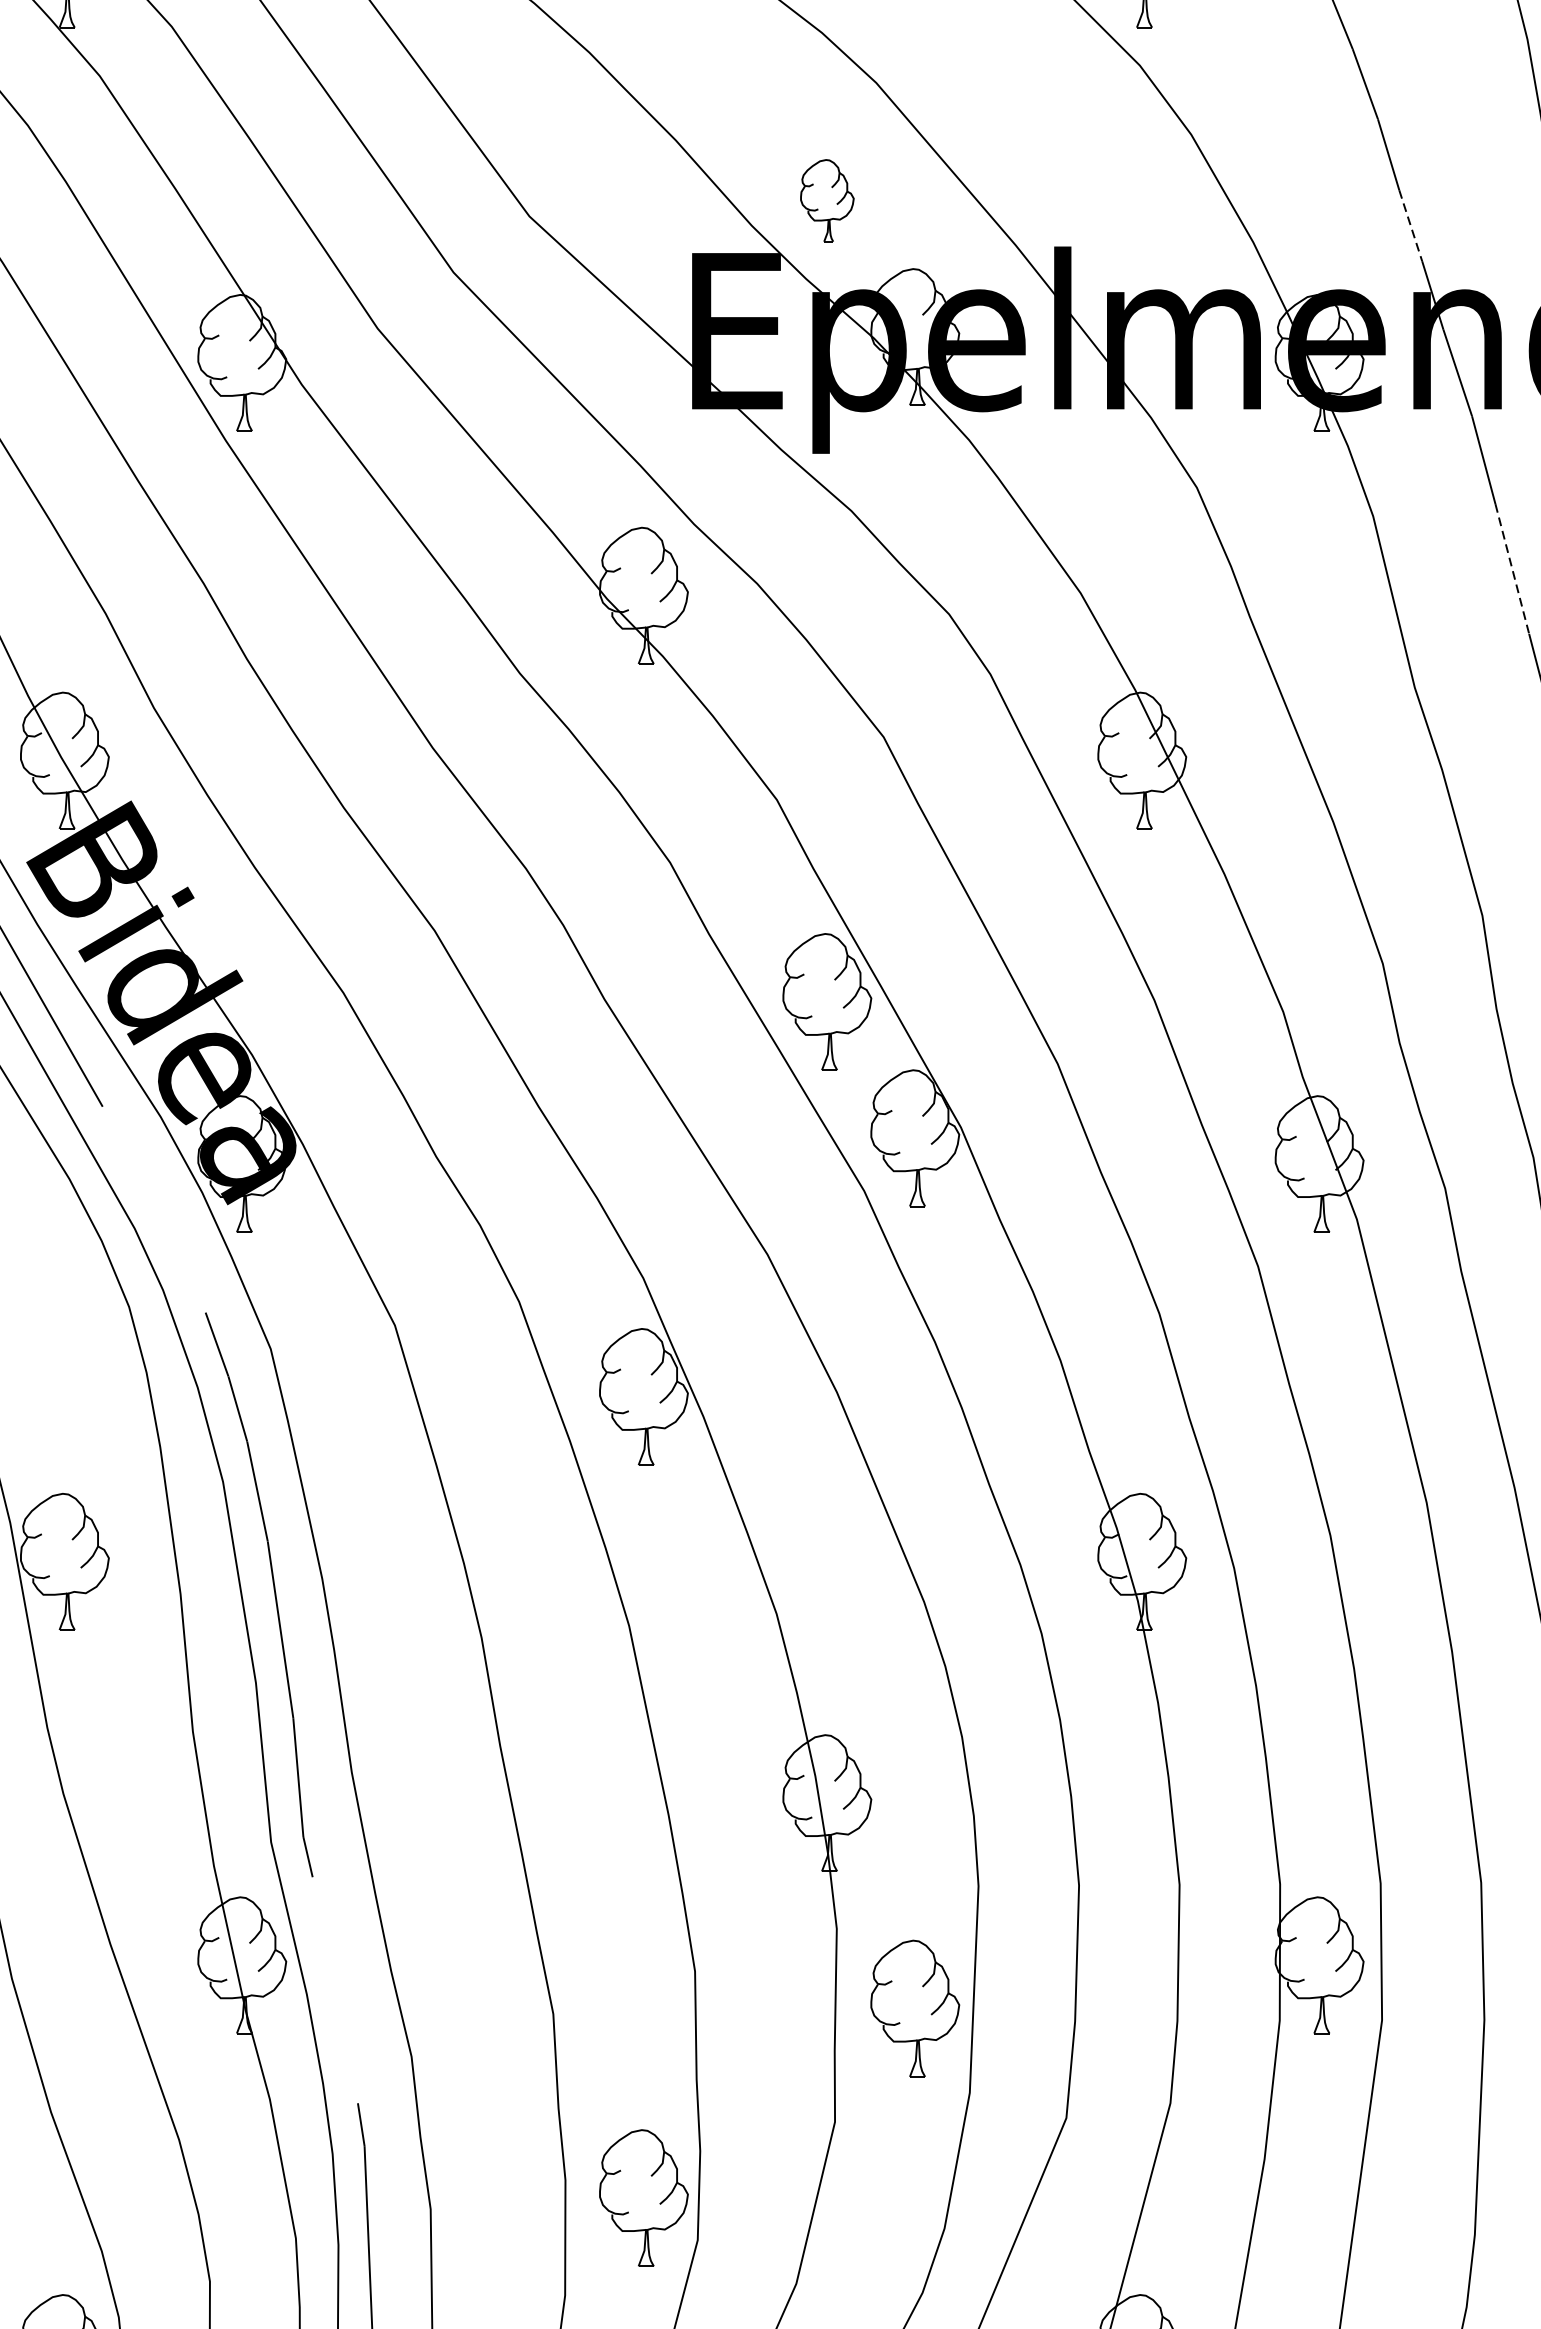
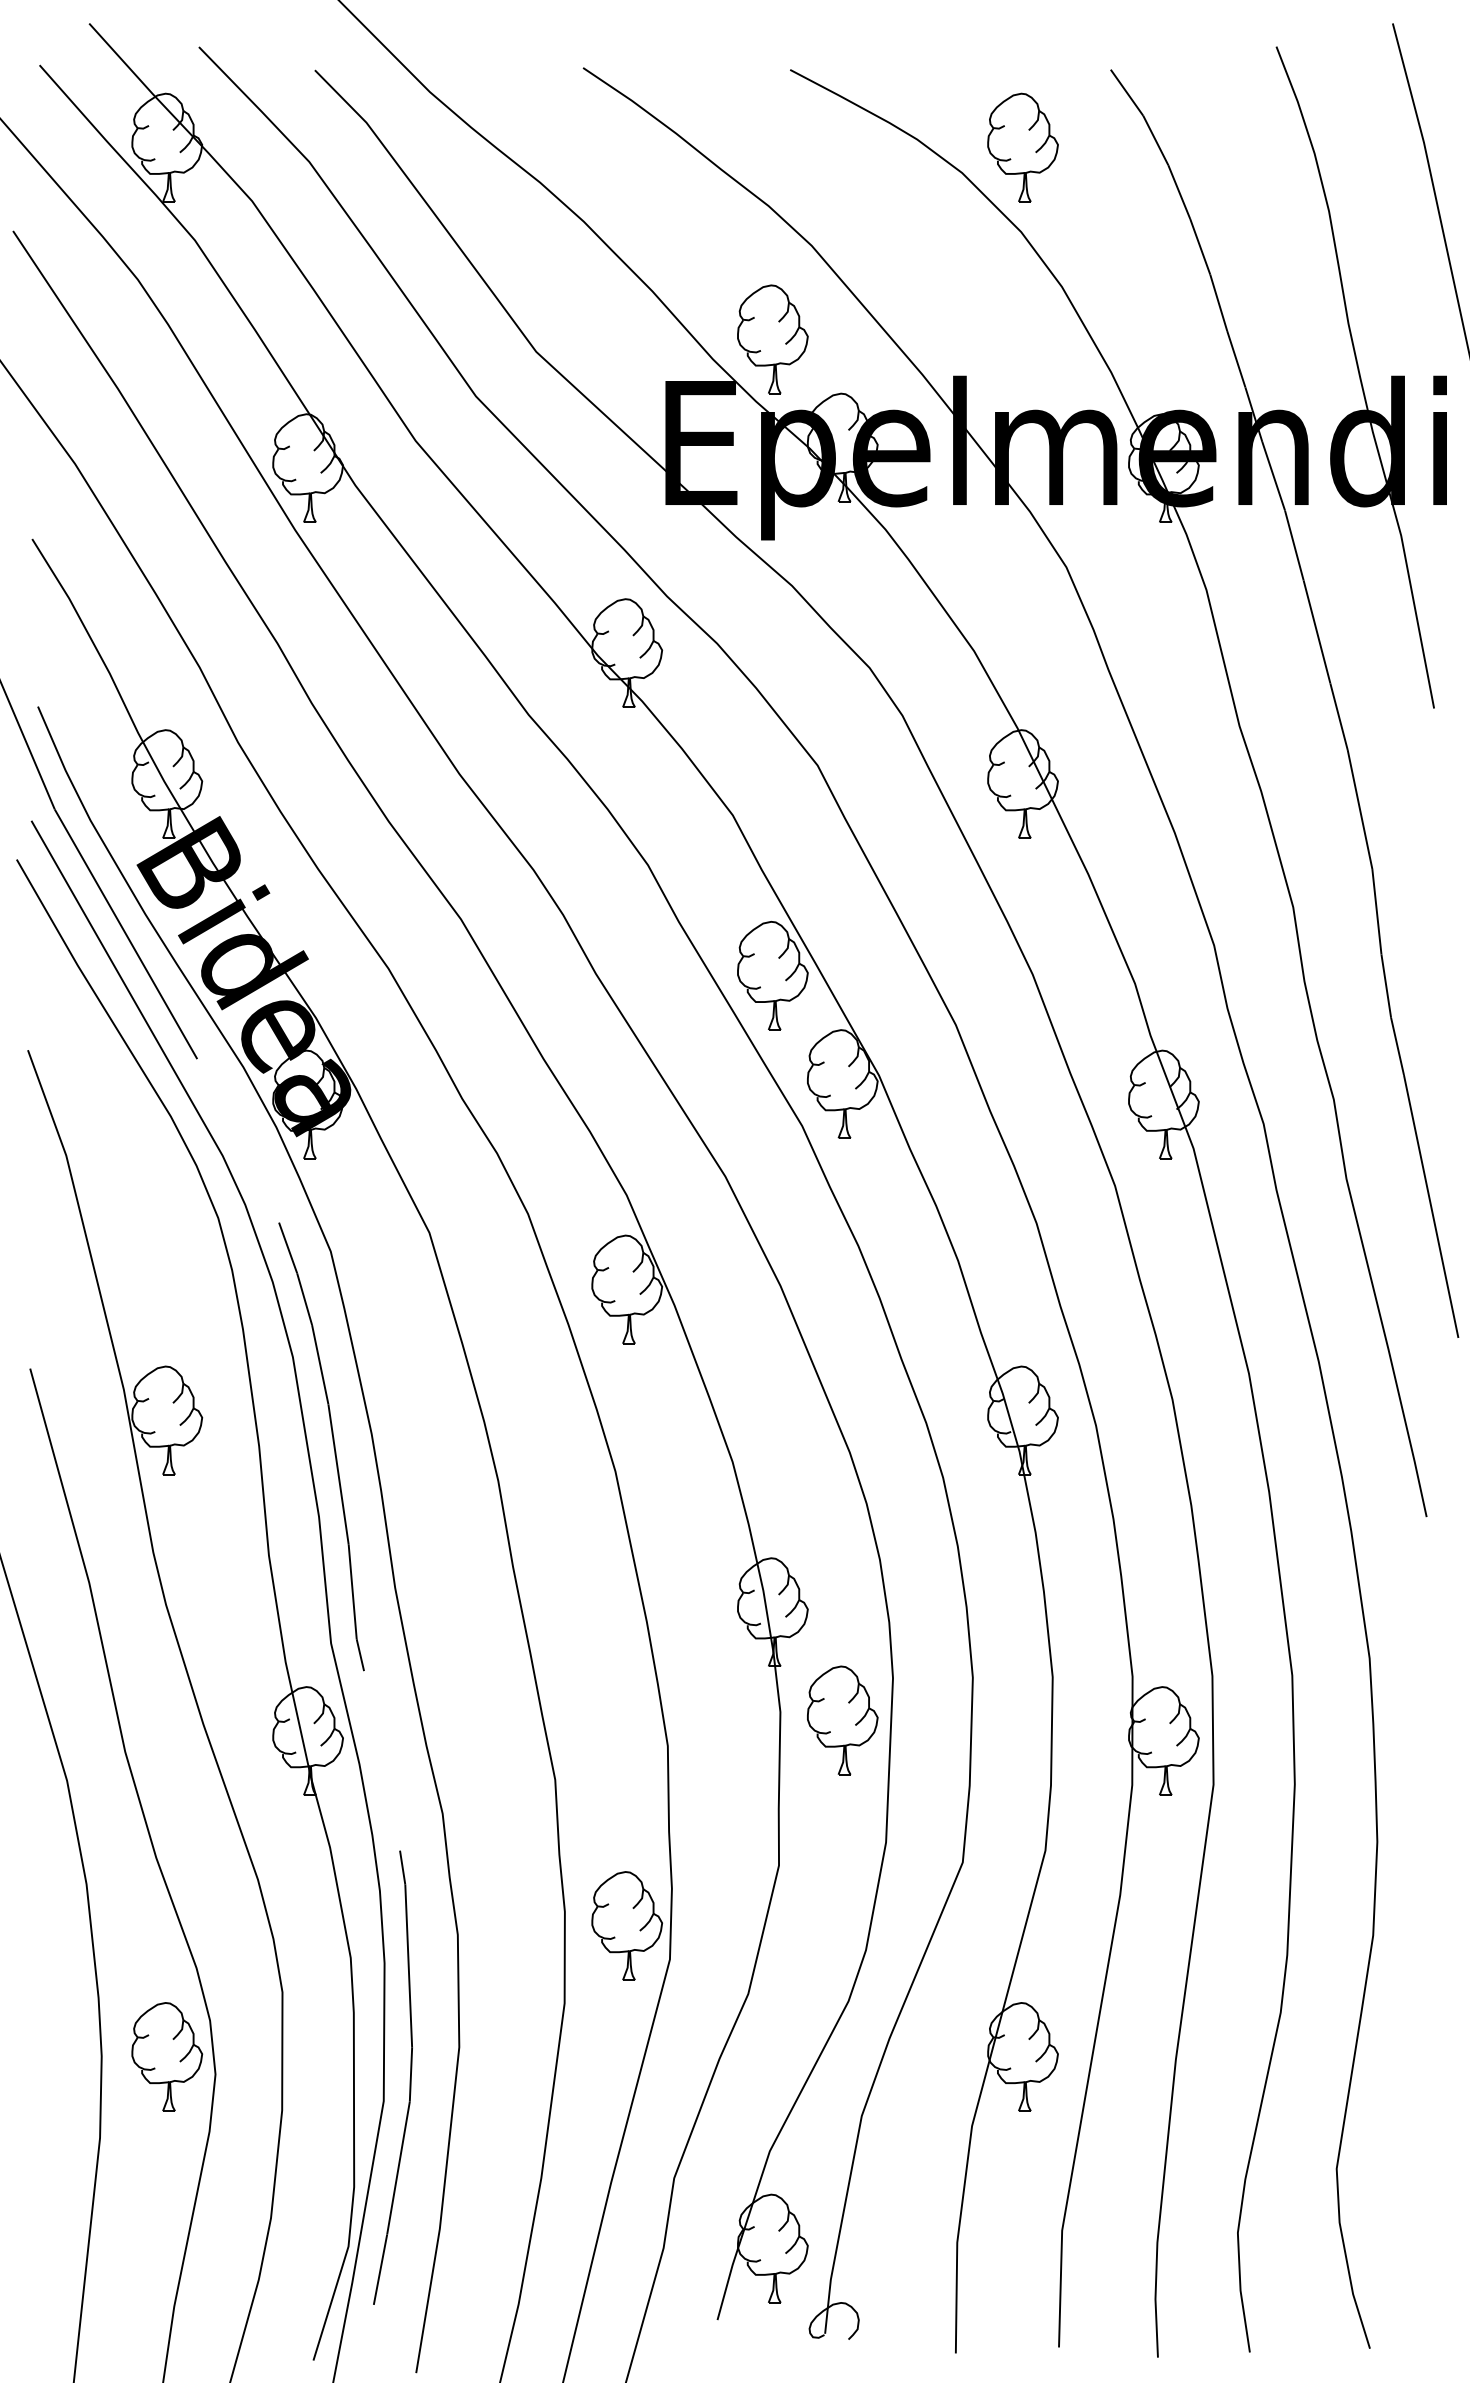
part: (826, 200) -> (772, 339), size x1.67
line: (1410, 226) -> (1236, 359), dashed -> solid
line: (1512, 569) -> (1317, 632), dashed -> solid
part: (914, 2008) -> (842, 1720), moved

